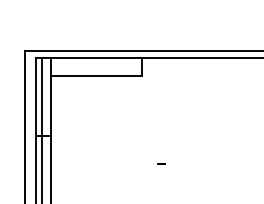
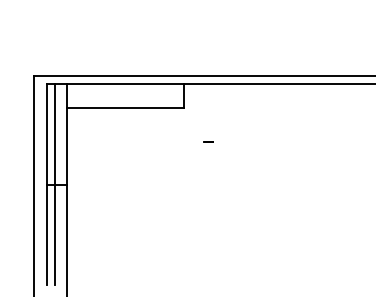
part: (161, 163) -> (208, 141), moved

